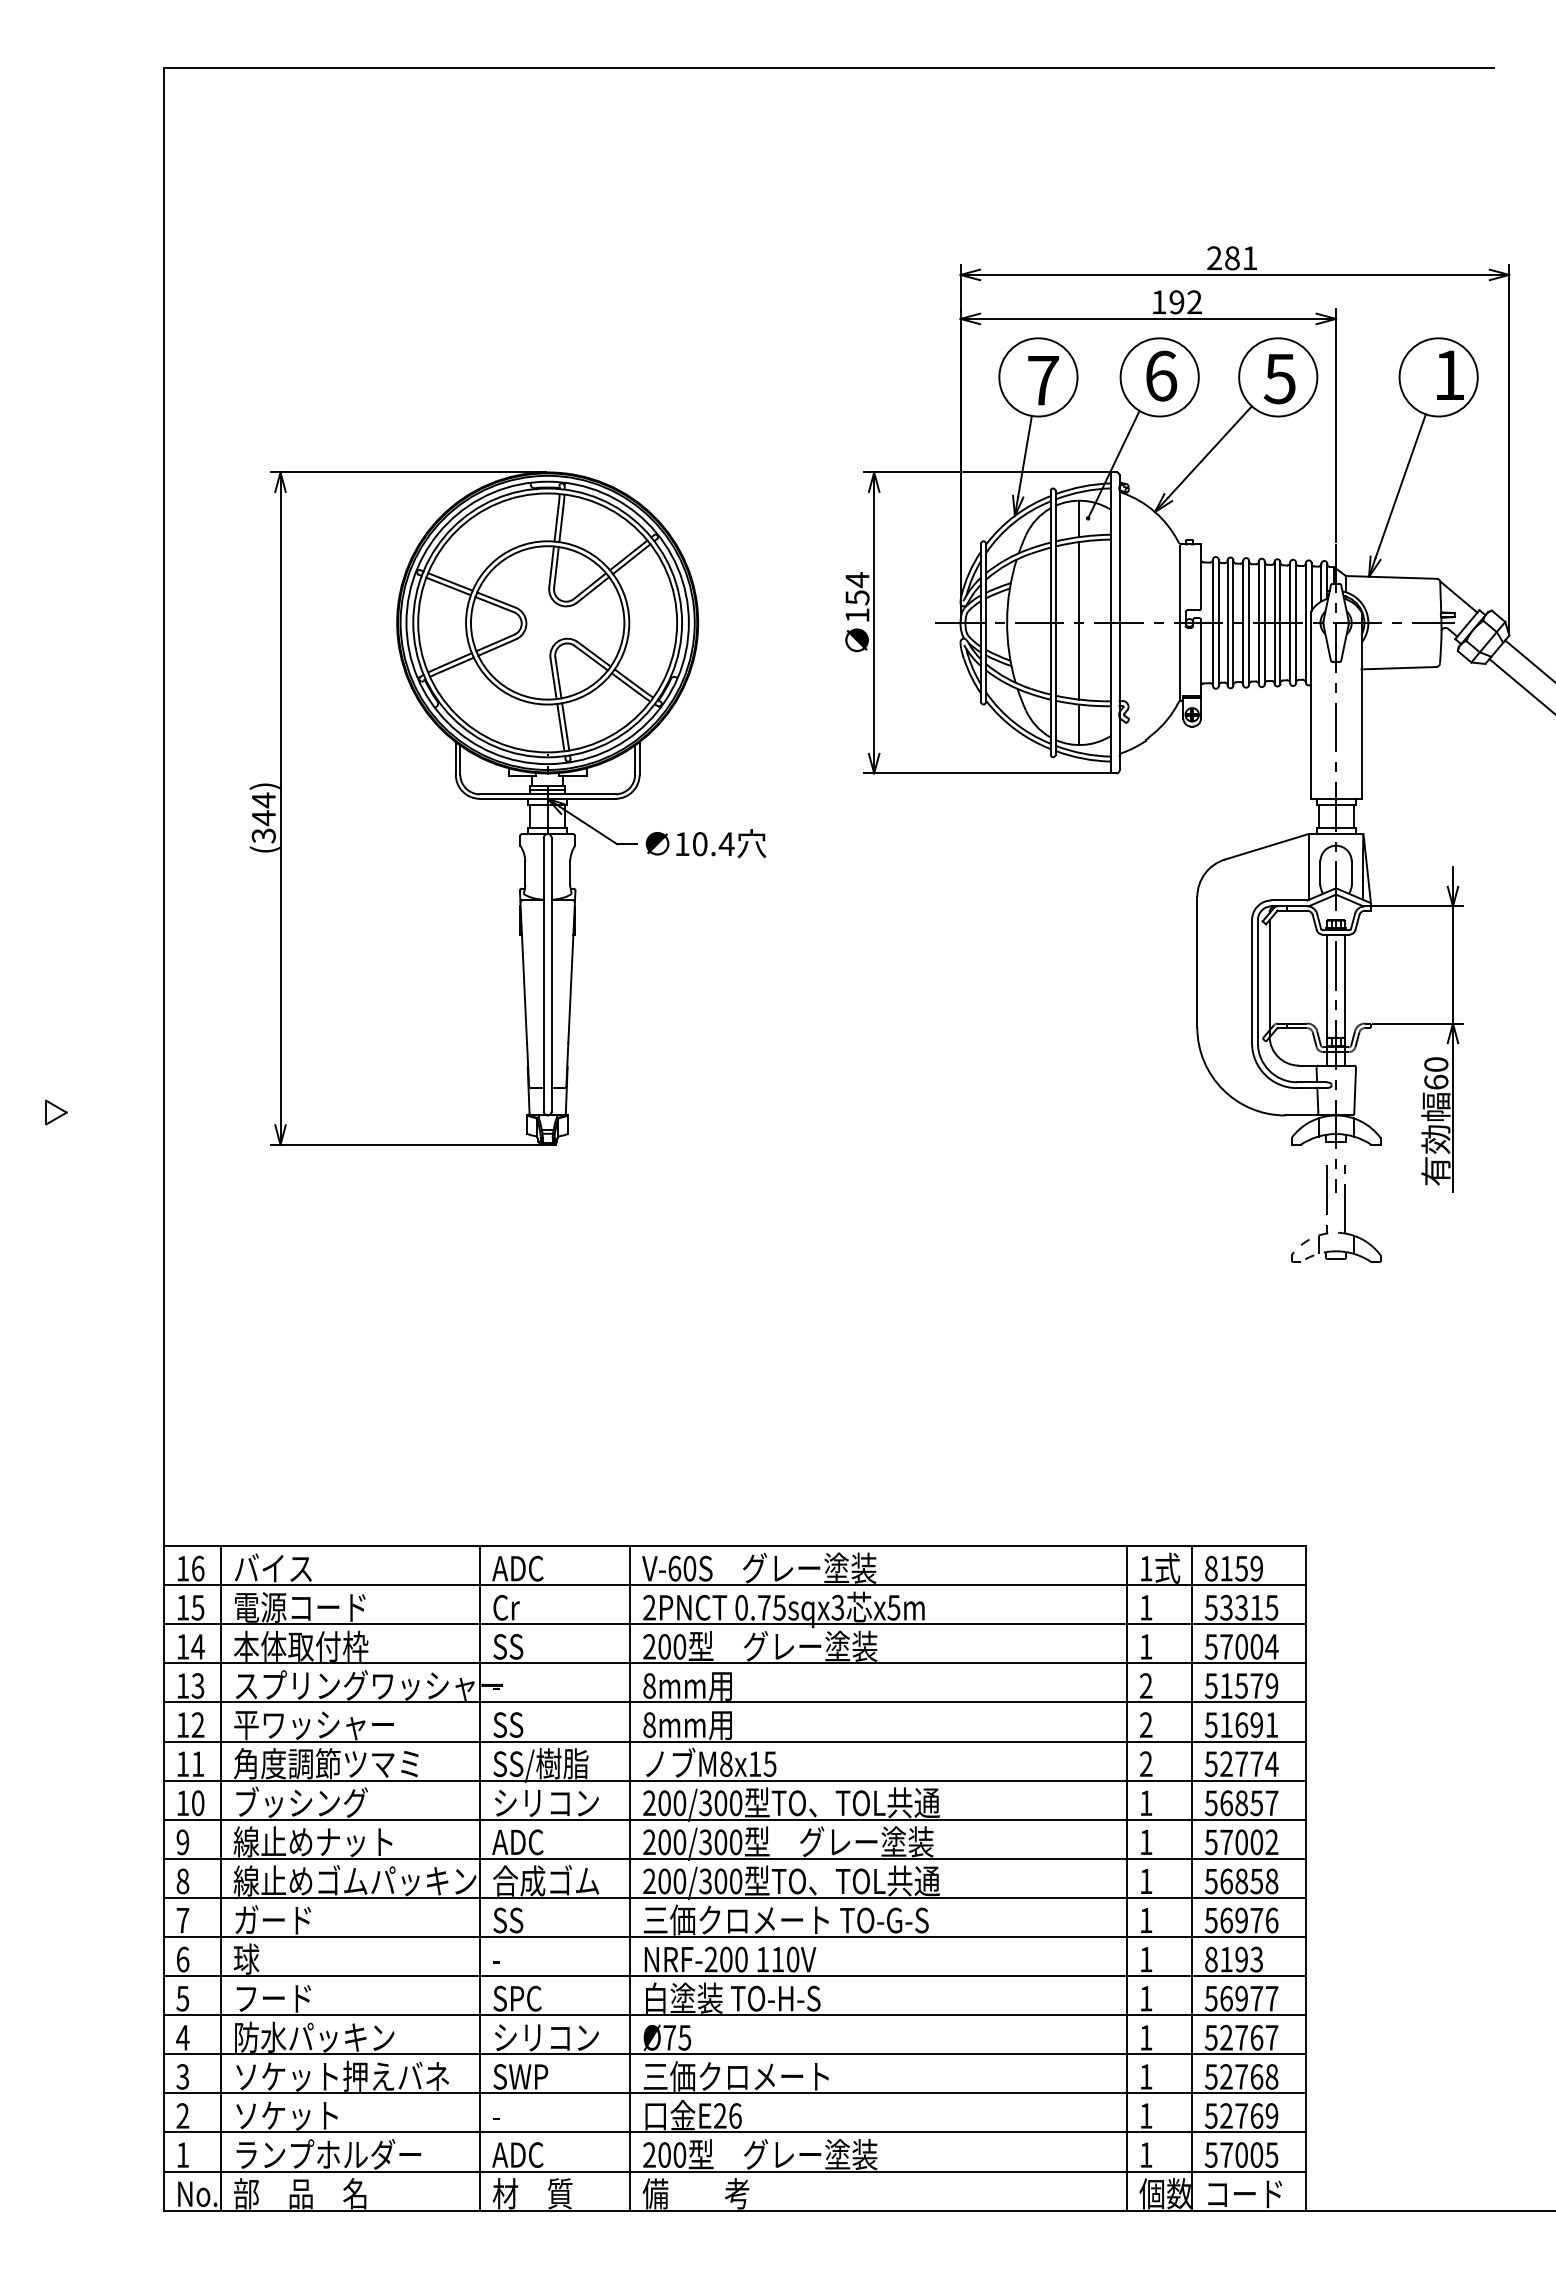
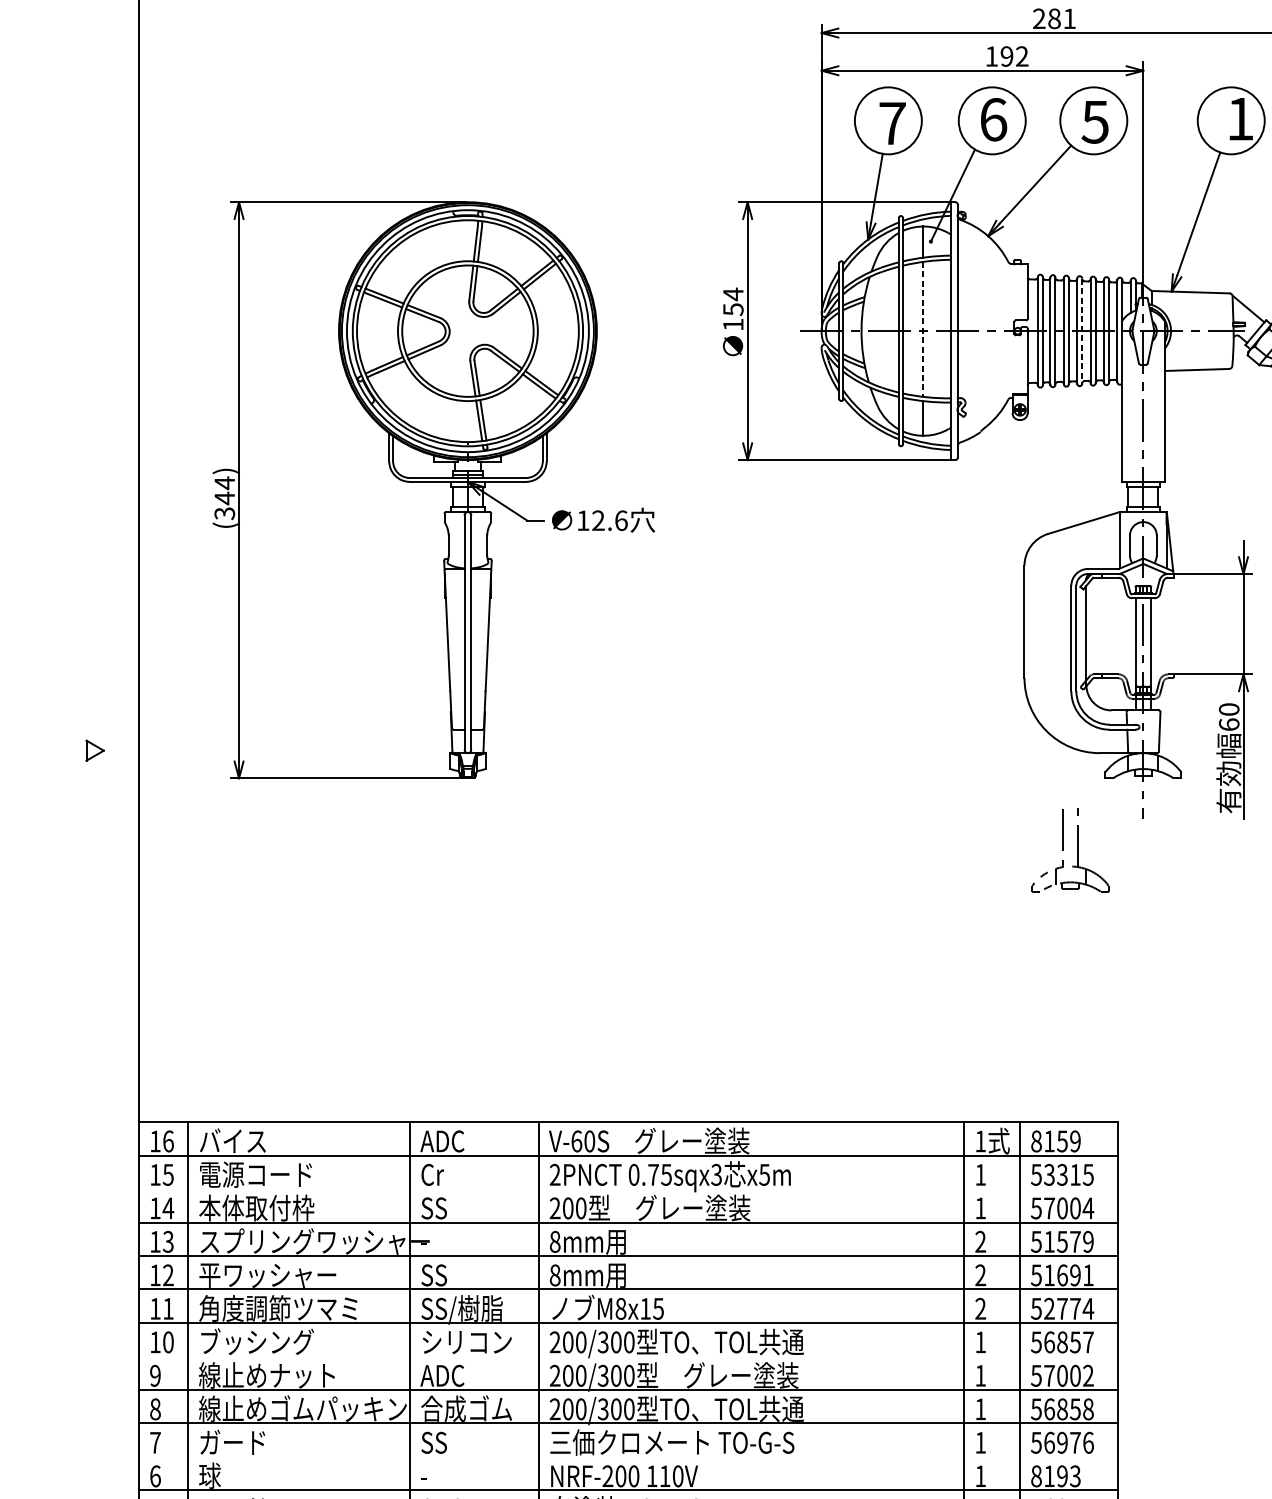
line: (1079, 620) -> (923, 329), solid -> dashed
line: (1179, 622) -> (1009, 330), removed
line: (1264, 623) -> (1082, 331), solid -> dashed
text: (713, 844) -> (609, 521), 10.4 -> 12.6
part: (56, 1112) -> (95, 750), moved
part: (1344, 1213) -> (1077, 849), moved
line: (734, 1624) -> (627, 1189), removed
line: (734, 1819) -> (627, 1356), removed
line: (734, 1936) -> (627, 1456), removed

